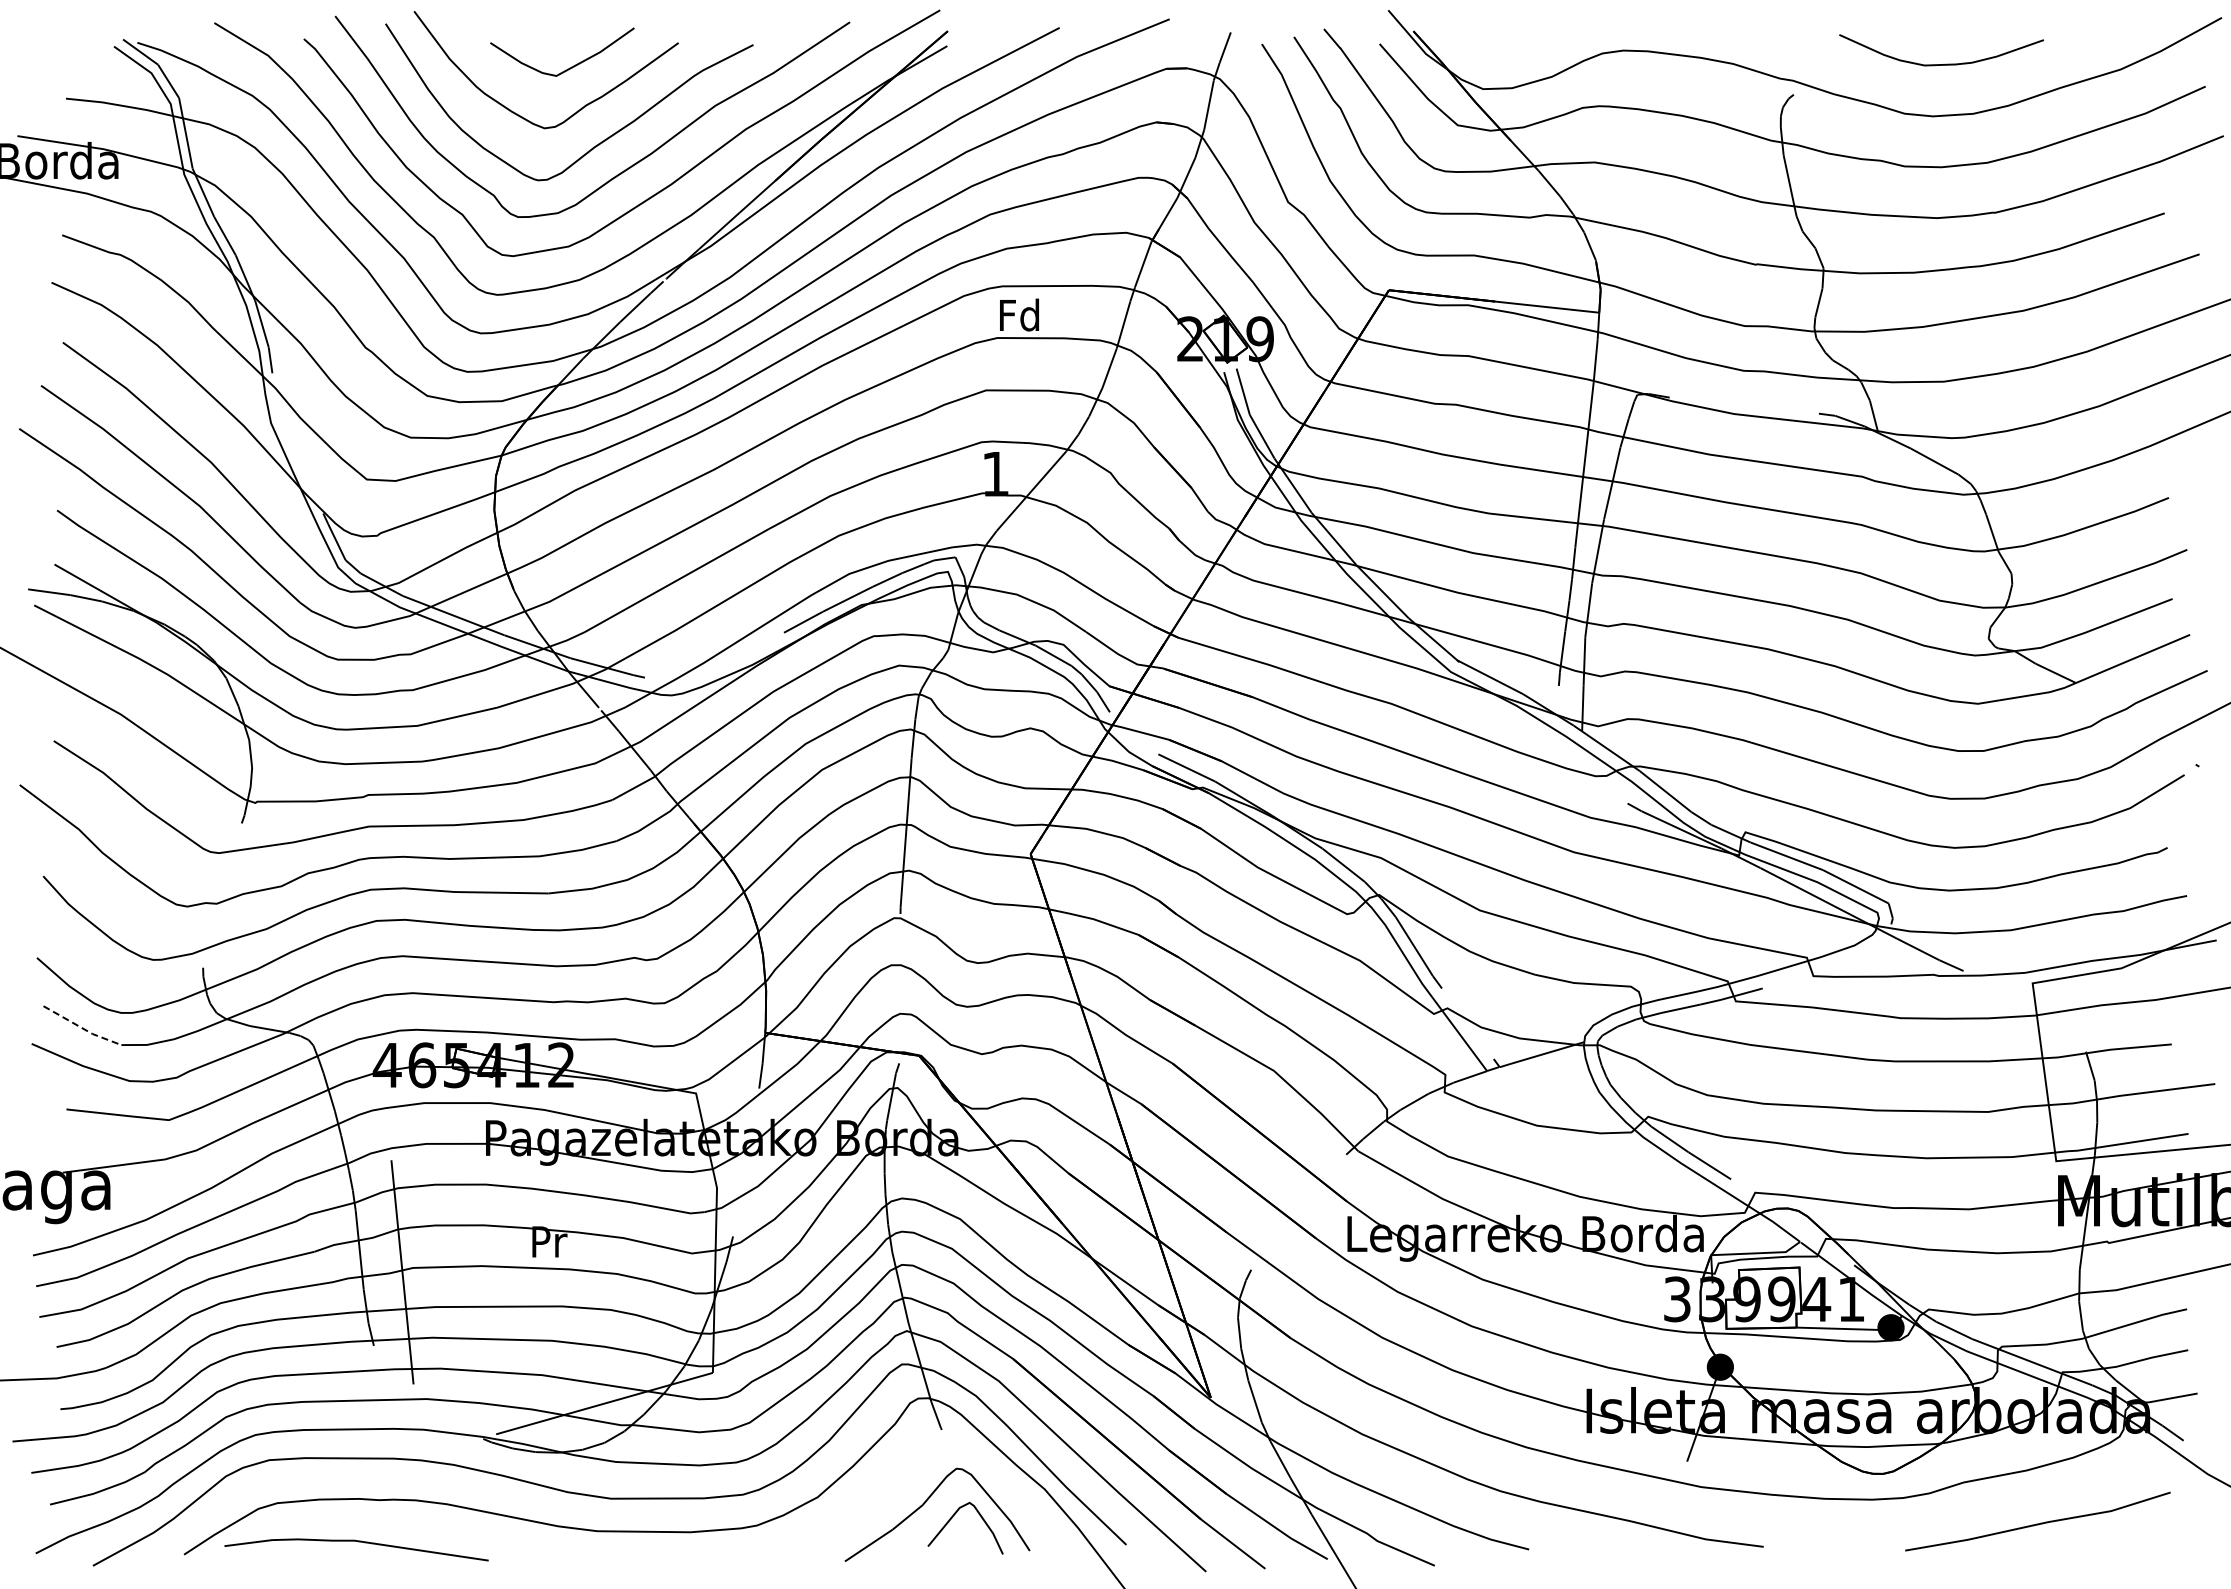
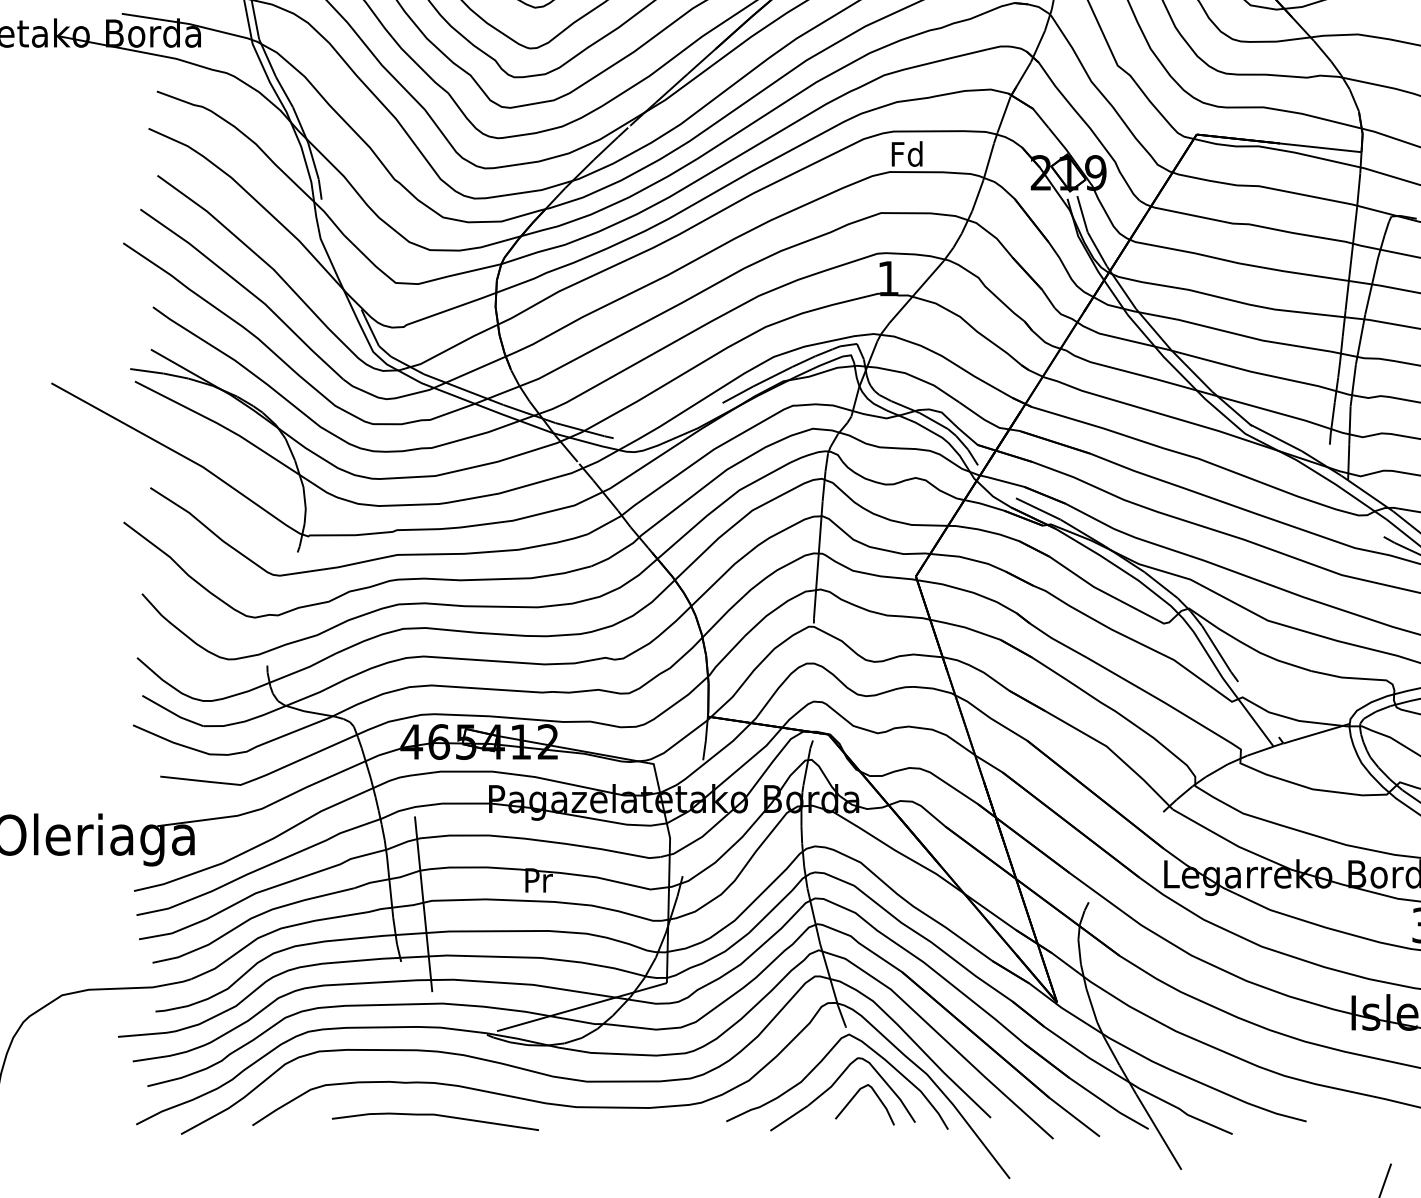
line: (82, 1028) -> (172, 713), dashed -> solid
curve: (908, 1475) -> (820, 1063), added
curve: (358, 1542) -> (436, 1115), moved

